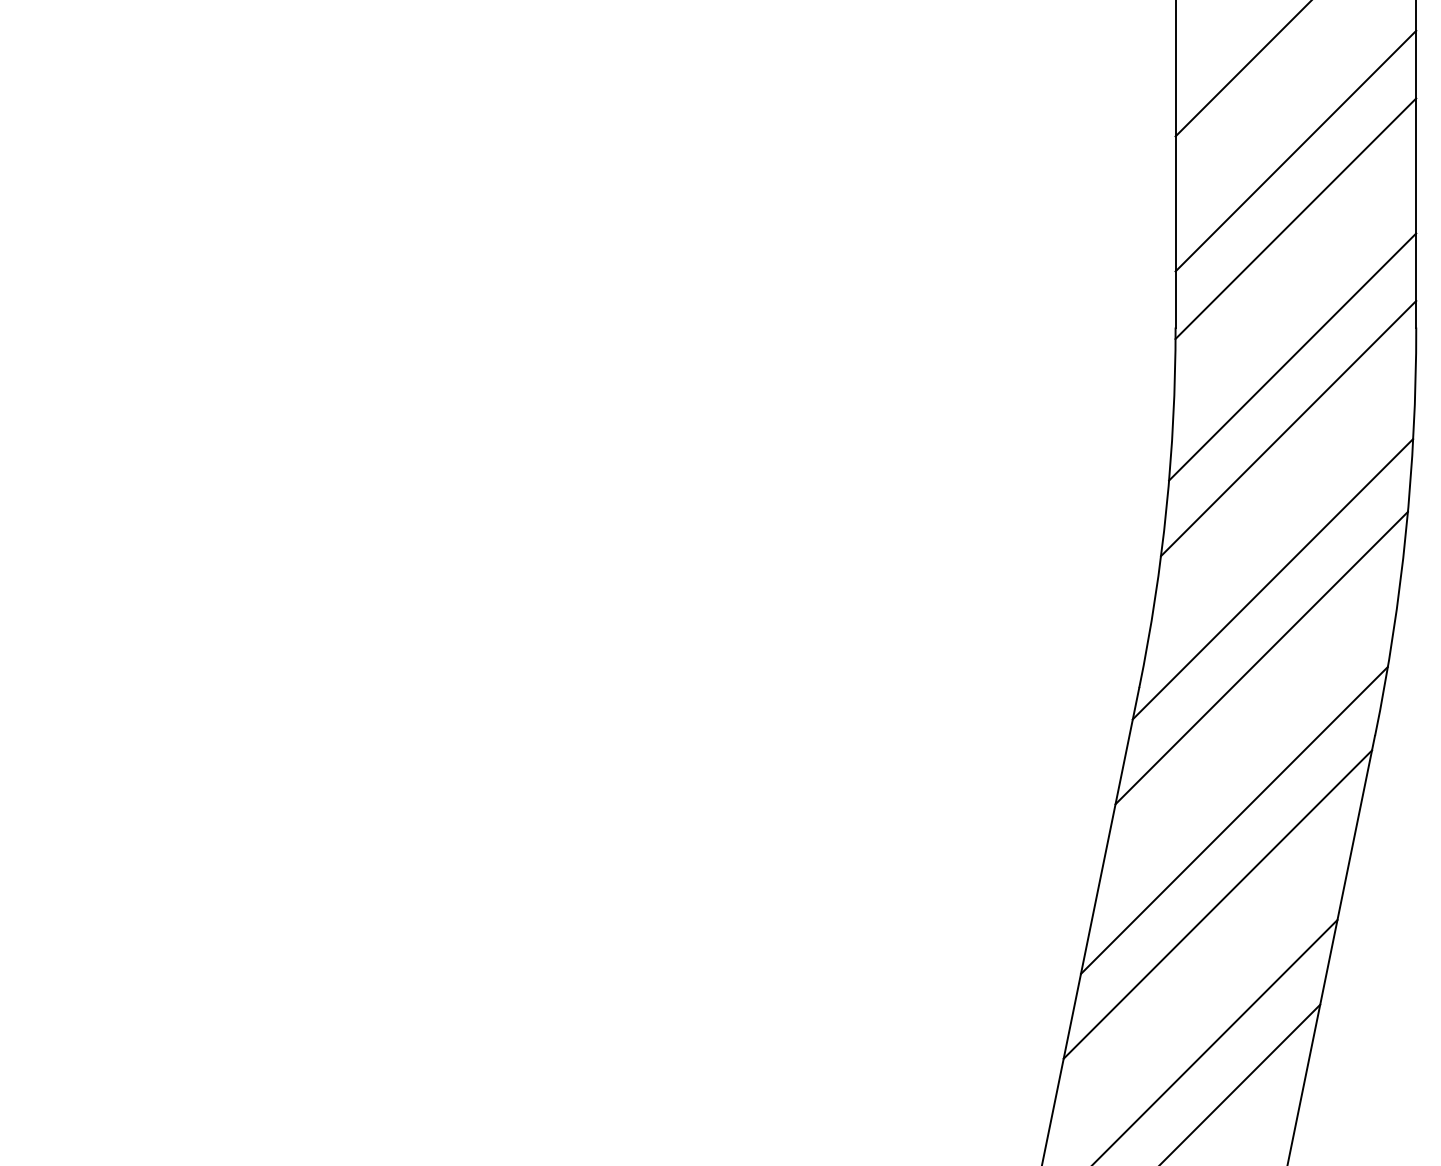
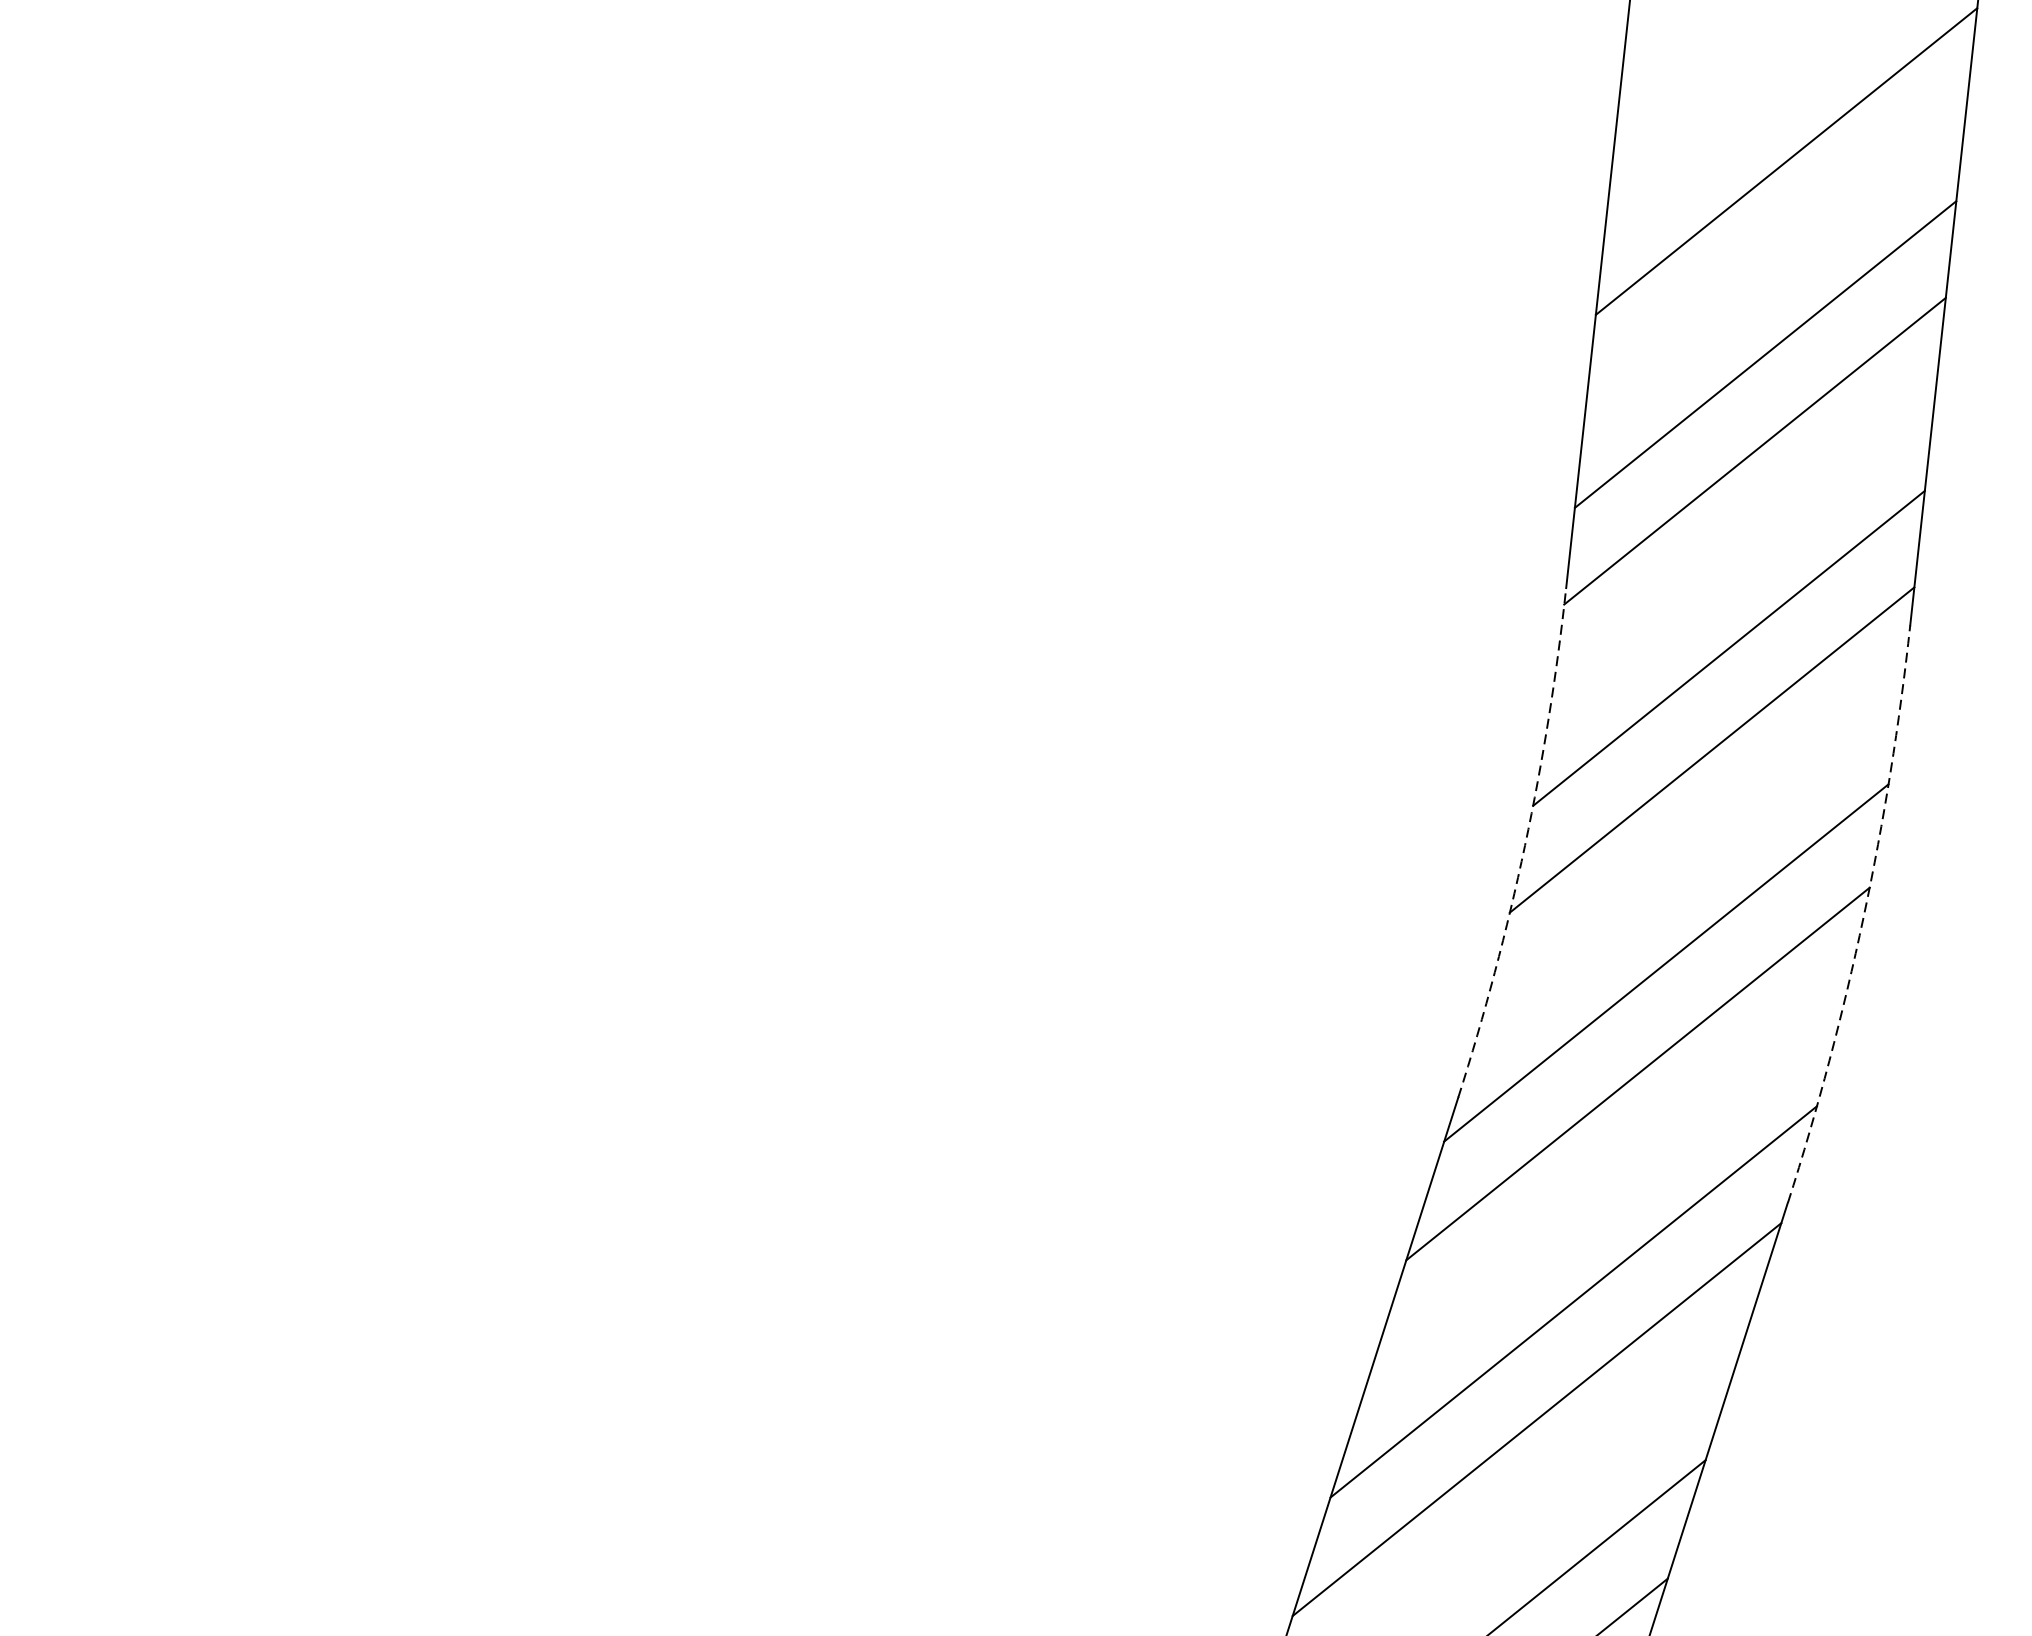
arc: (1166, 508) -> (1525, 845), solid -> dashed
arc: (1405, 532) -> (1863, 916), solid -> dashed

